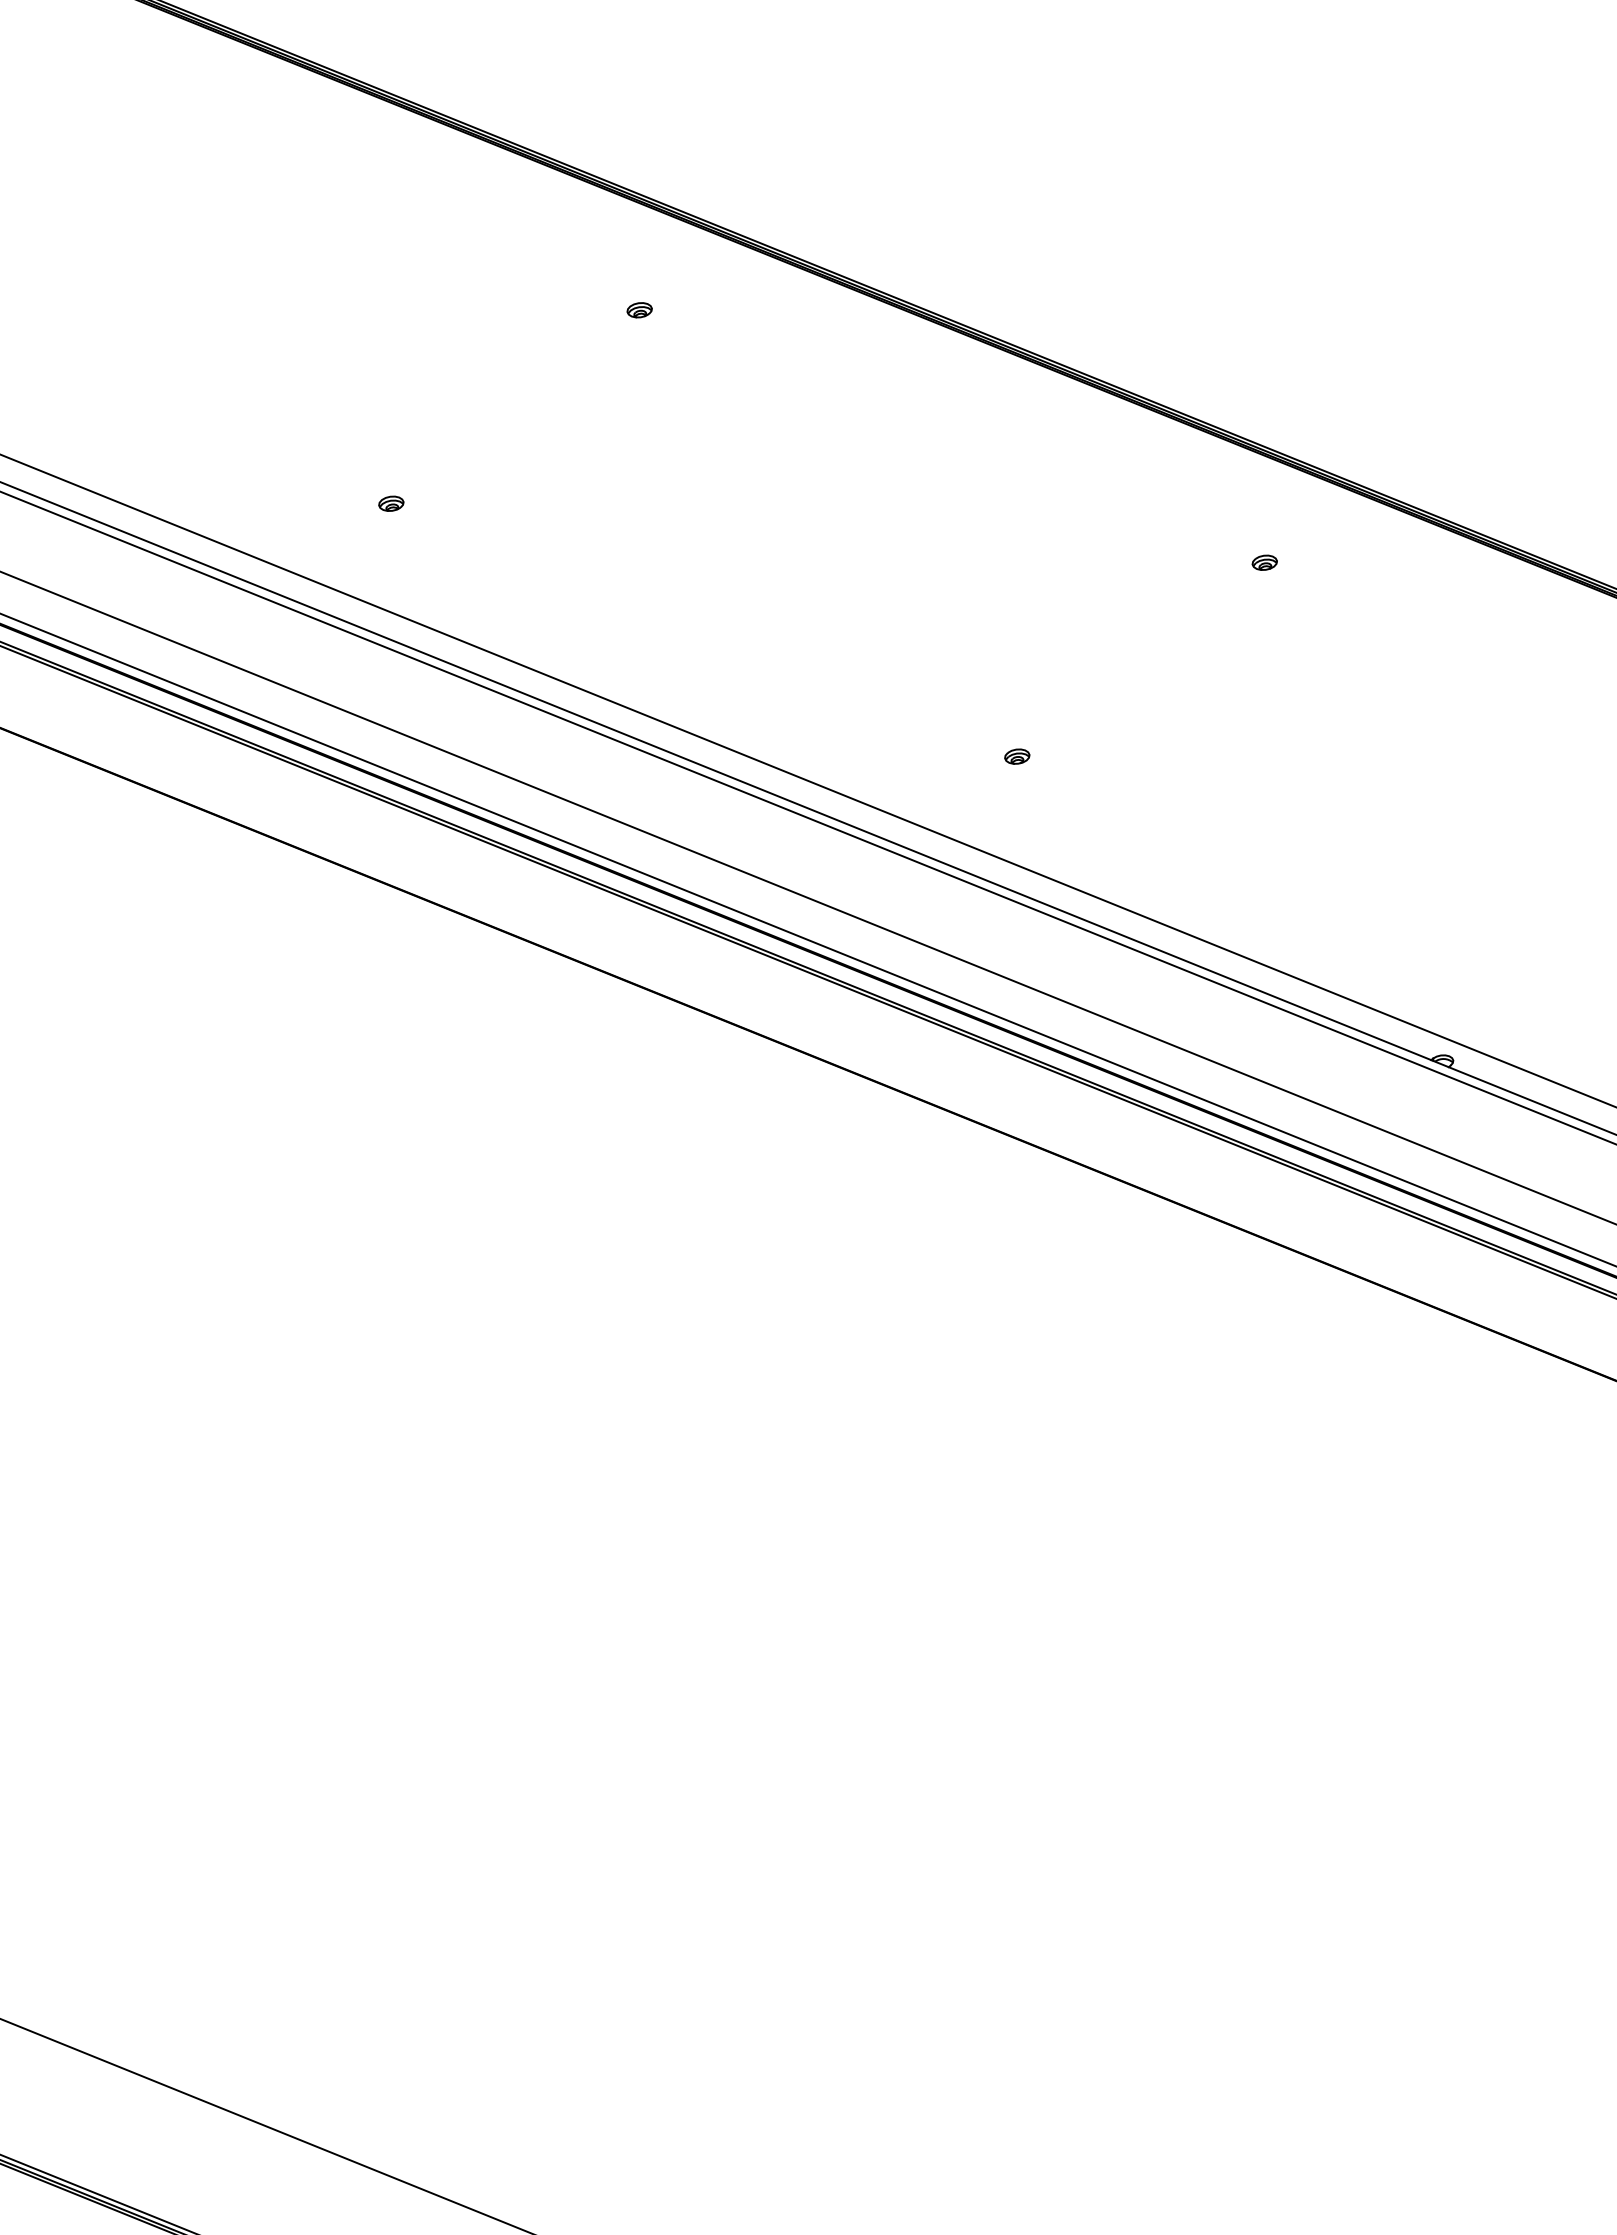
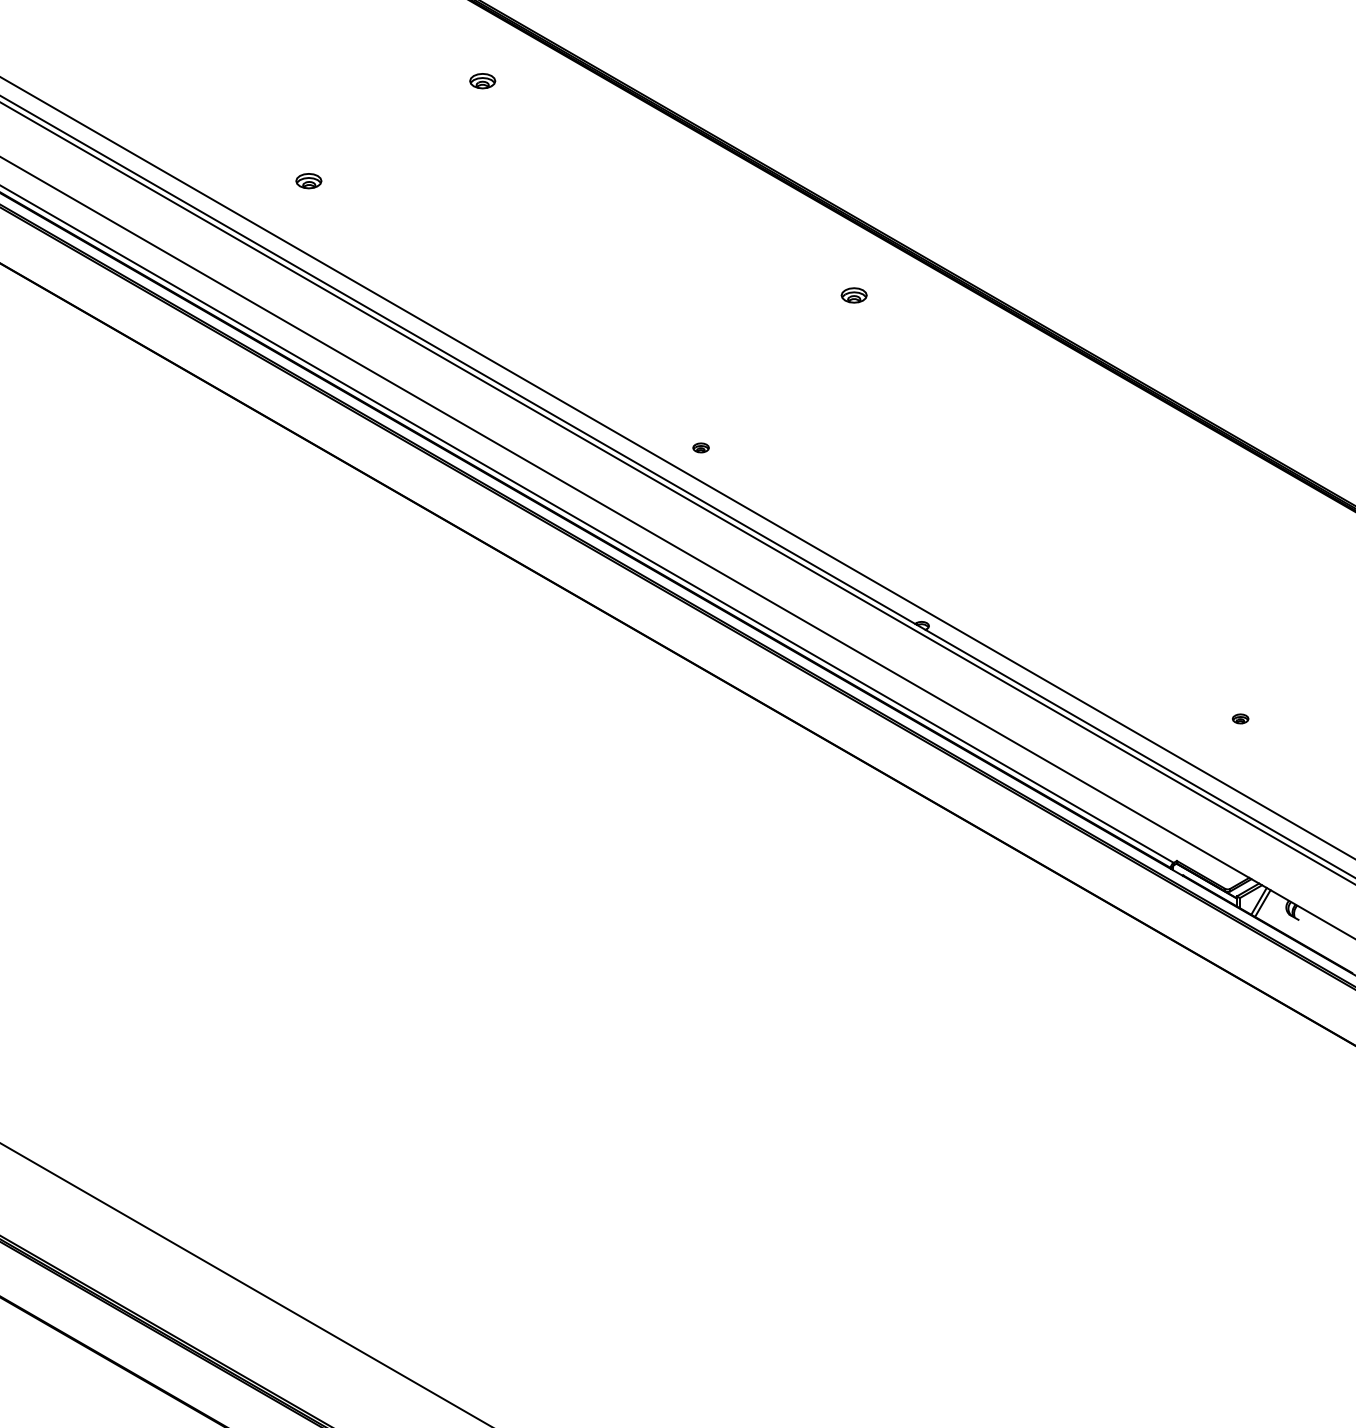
part: (639, 309) -> (482, 80), size x1.6
part: (390, 502) -> (308, 180), size x1.6
part: (1265, 562) -> (854, 295), size x1.6
part: (1016, 756) -> (700, 447), moved

